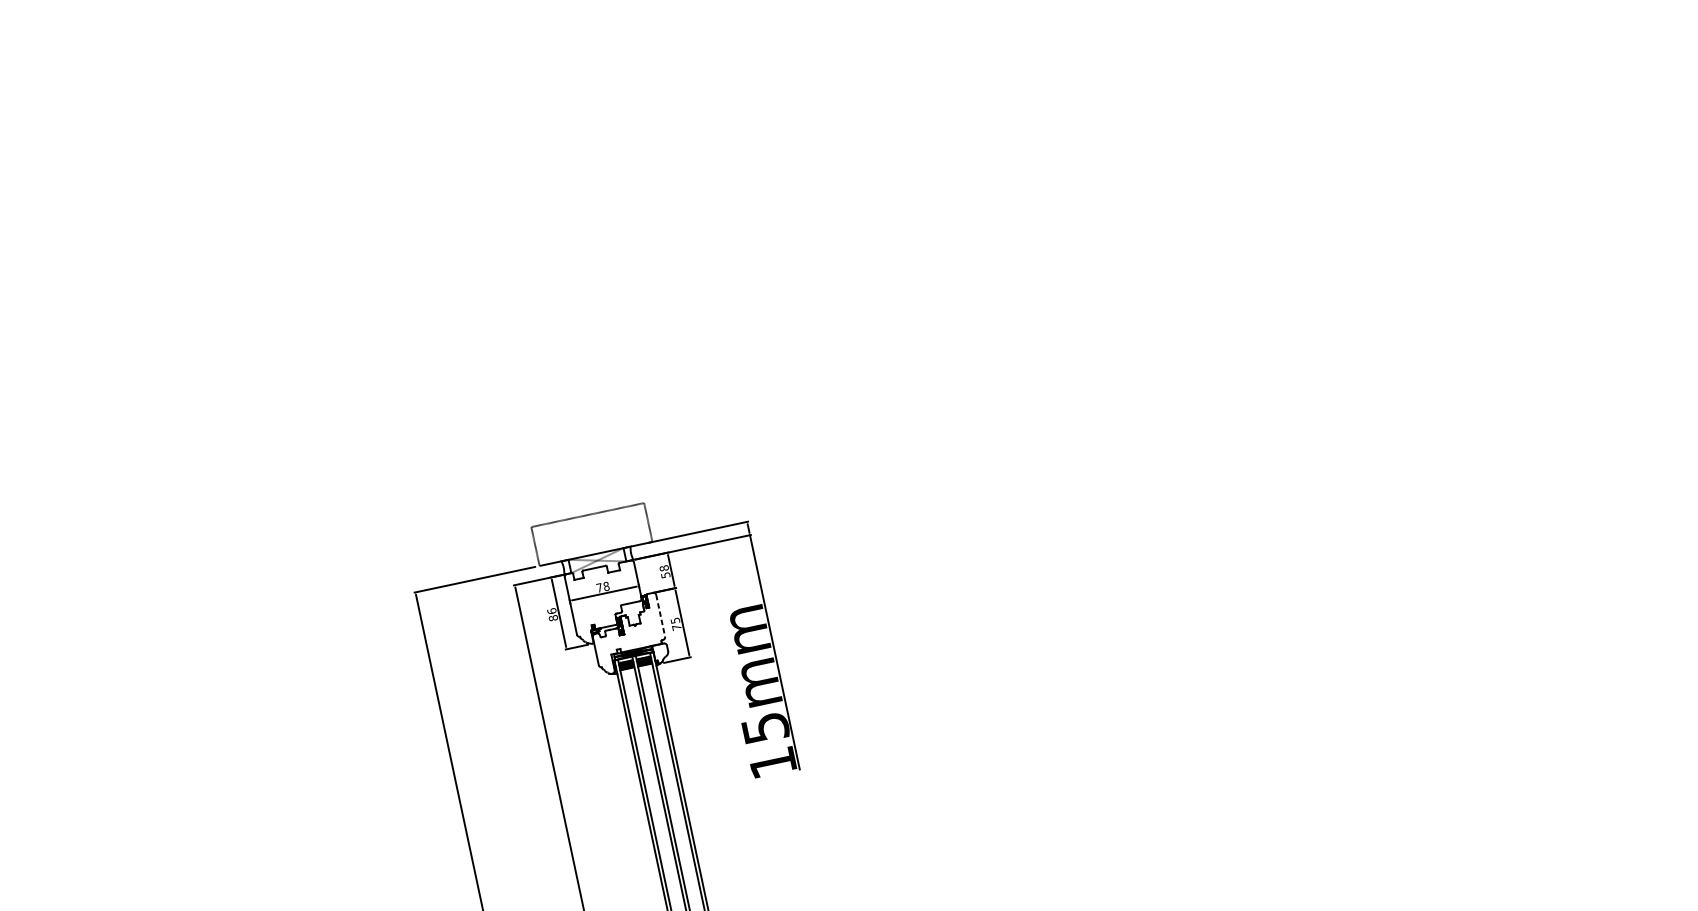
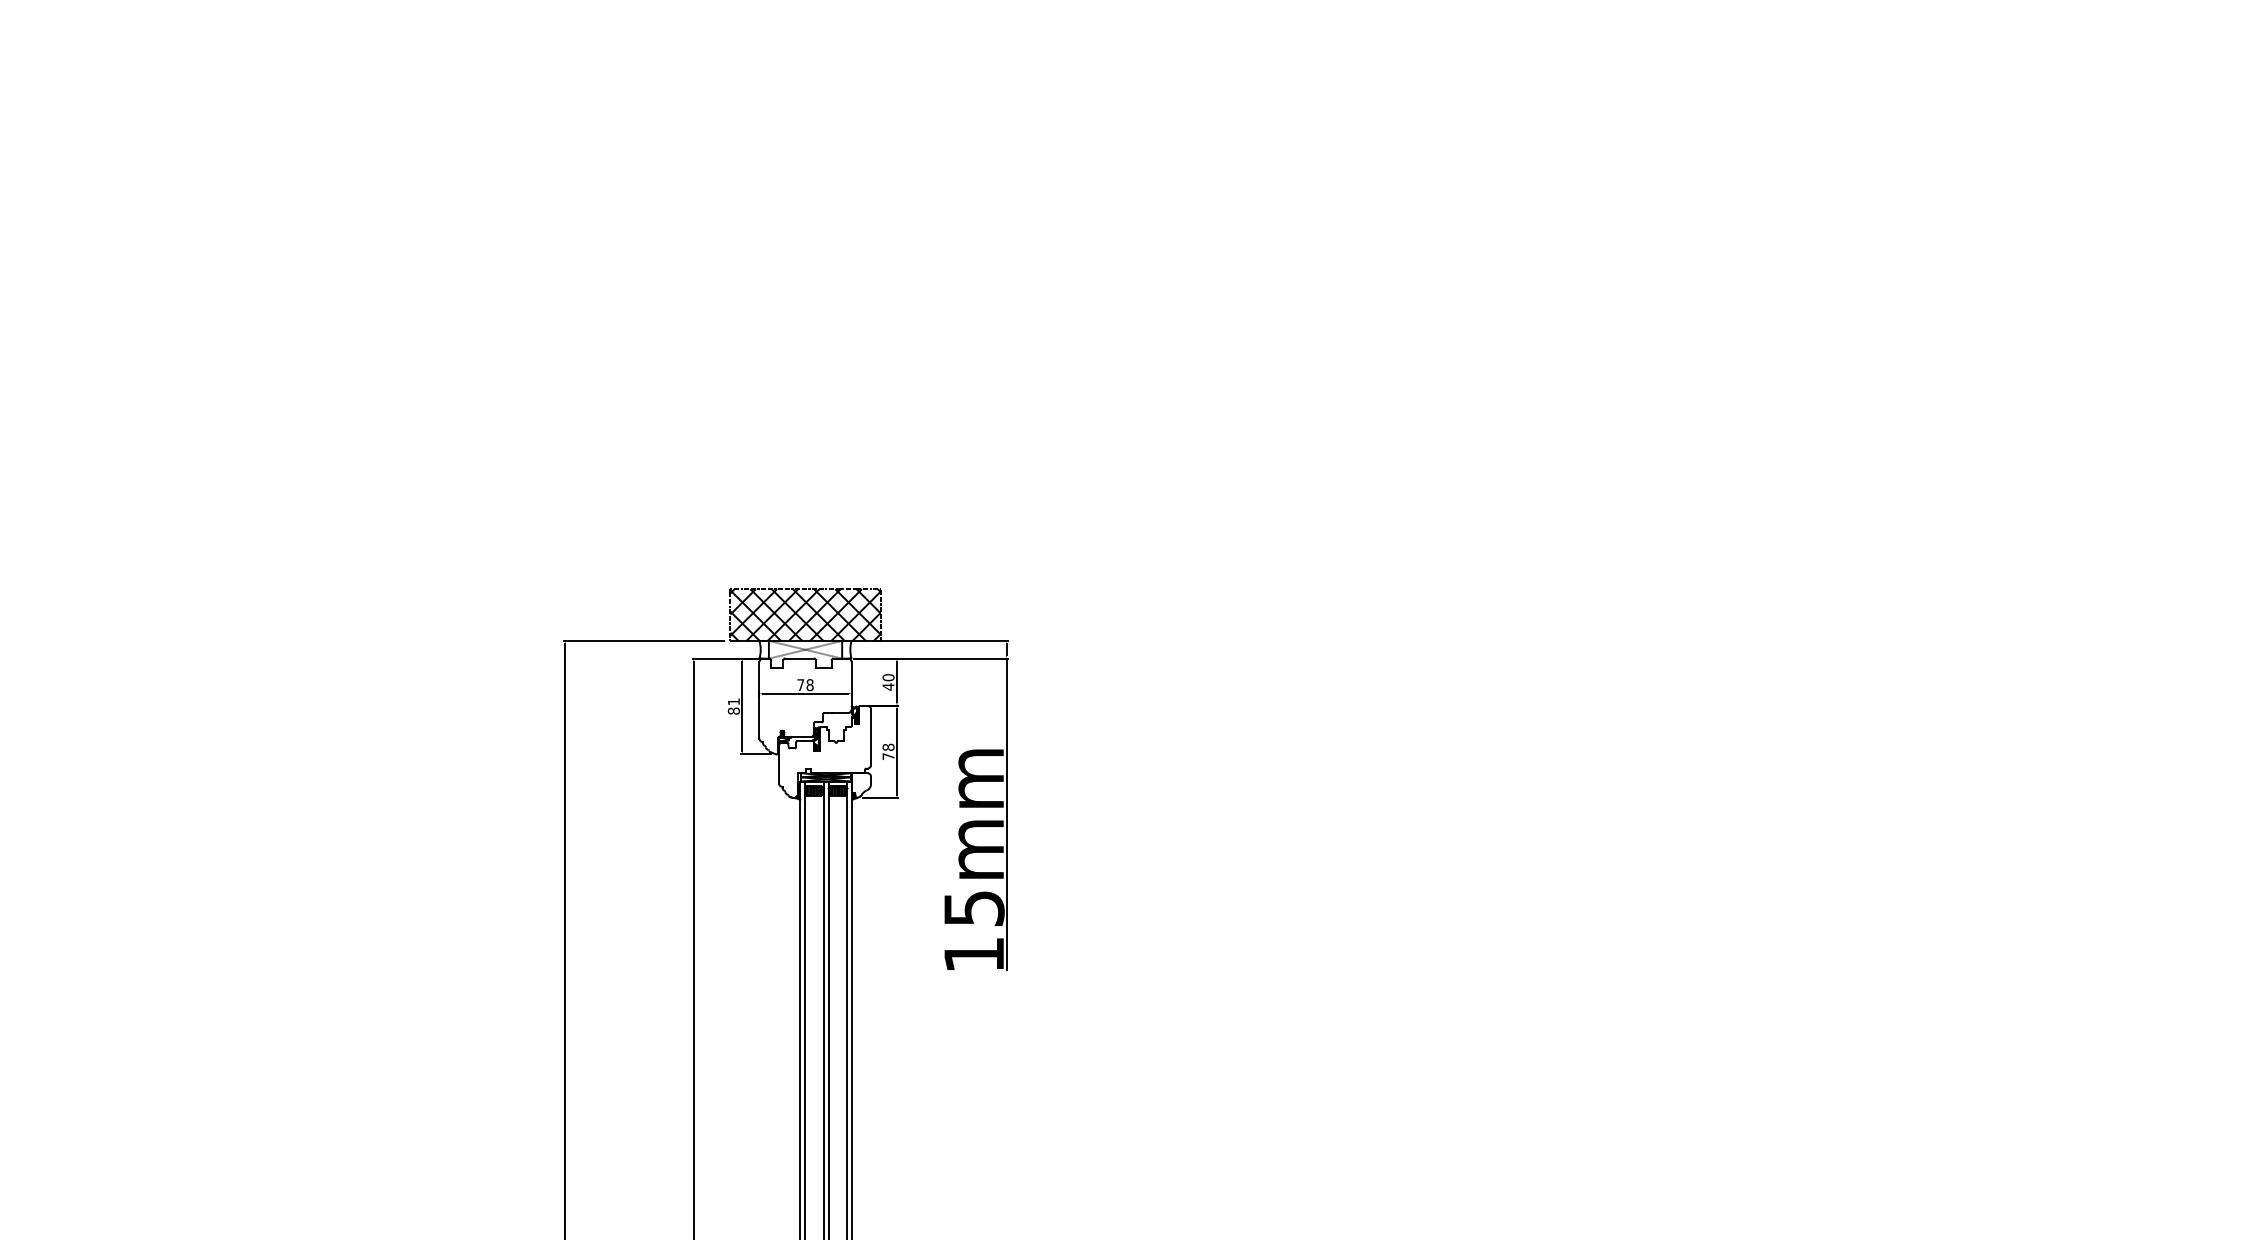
hatch: (591, 534) -> (805, 614), added
text: (665, 571) -> (888, 682), 58 -> 40
text: (551, 610) -> (733, 701), 86 -> 81
line: (661, 616) -> (871, 737), dashed -> solid
text: (675, 620) -> (888, 746), 75 -> 78

